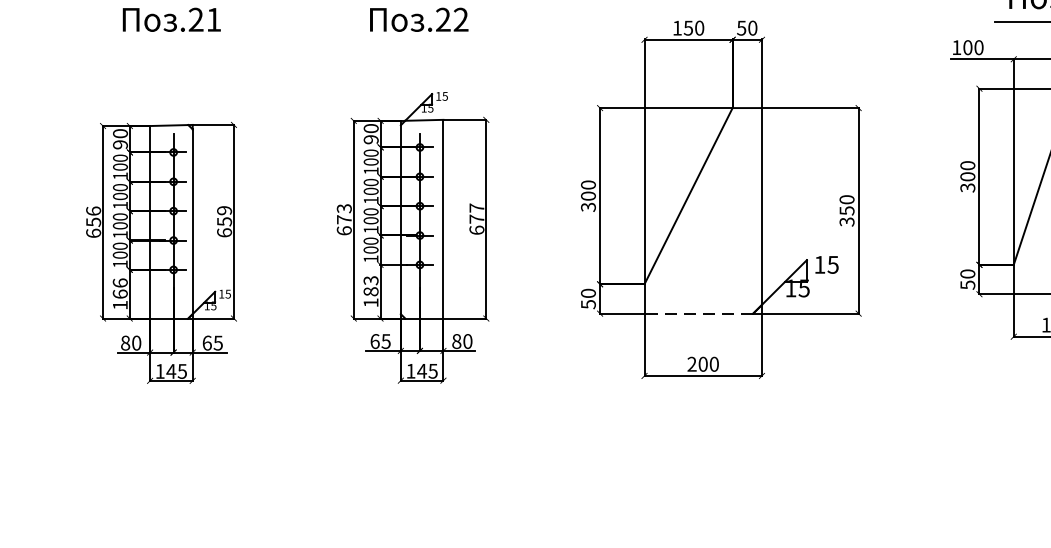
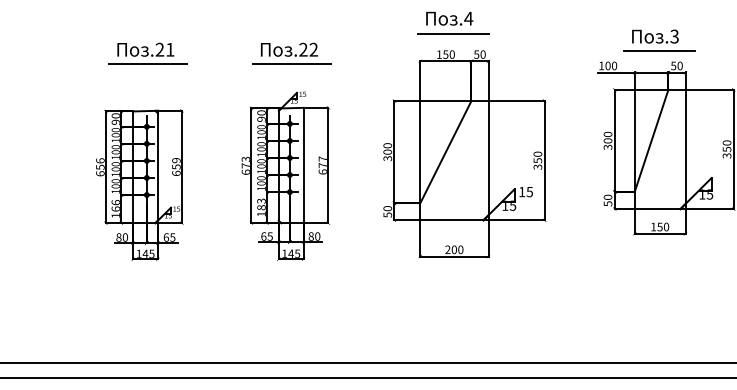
line: (176, 45) -> (148, 64), added
line: (422, 45) -> (291, 64), added
line: (698, 313) -> (451, 220), dashed -> solid

